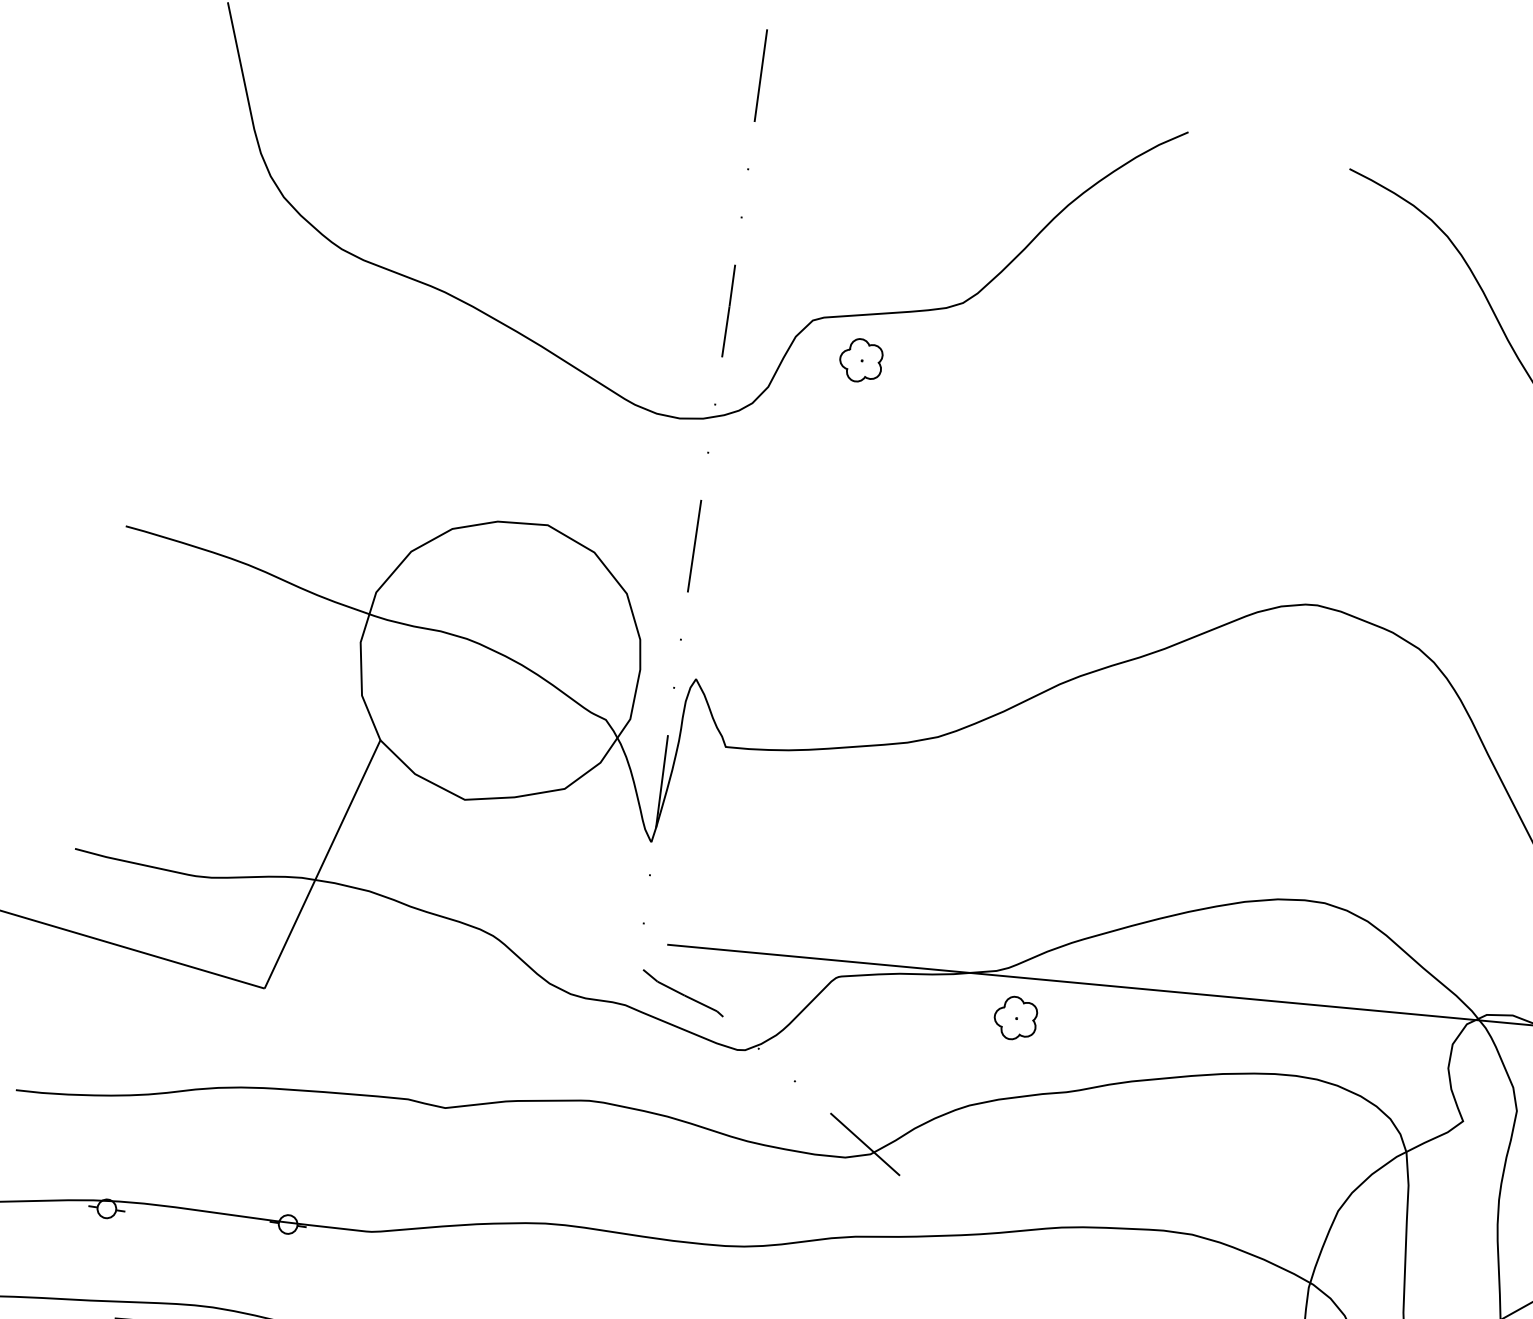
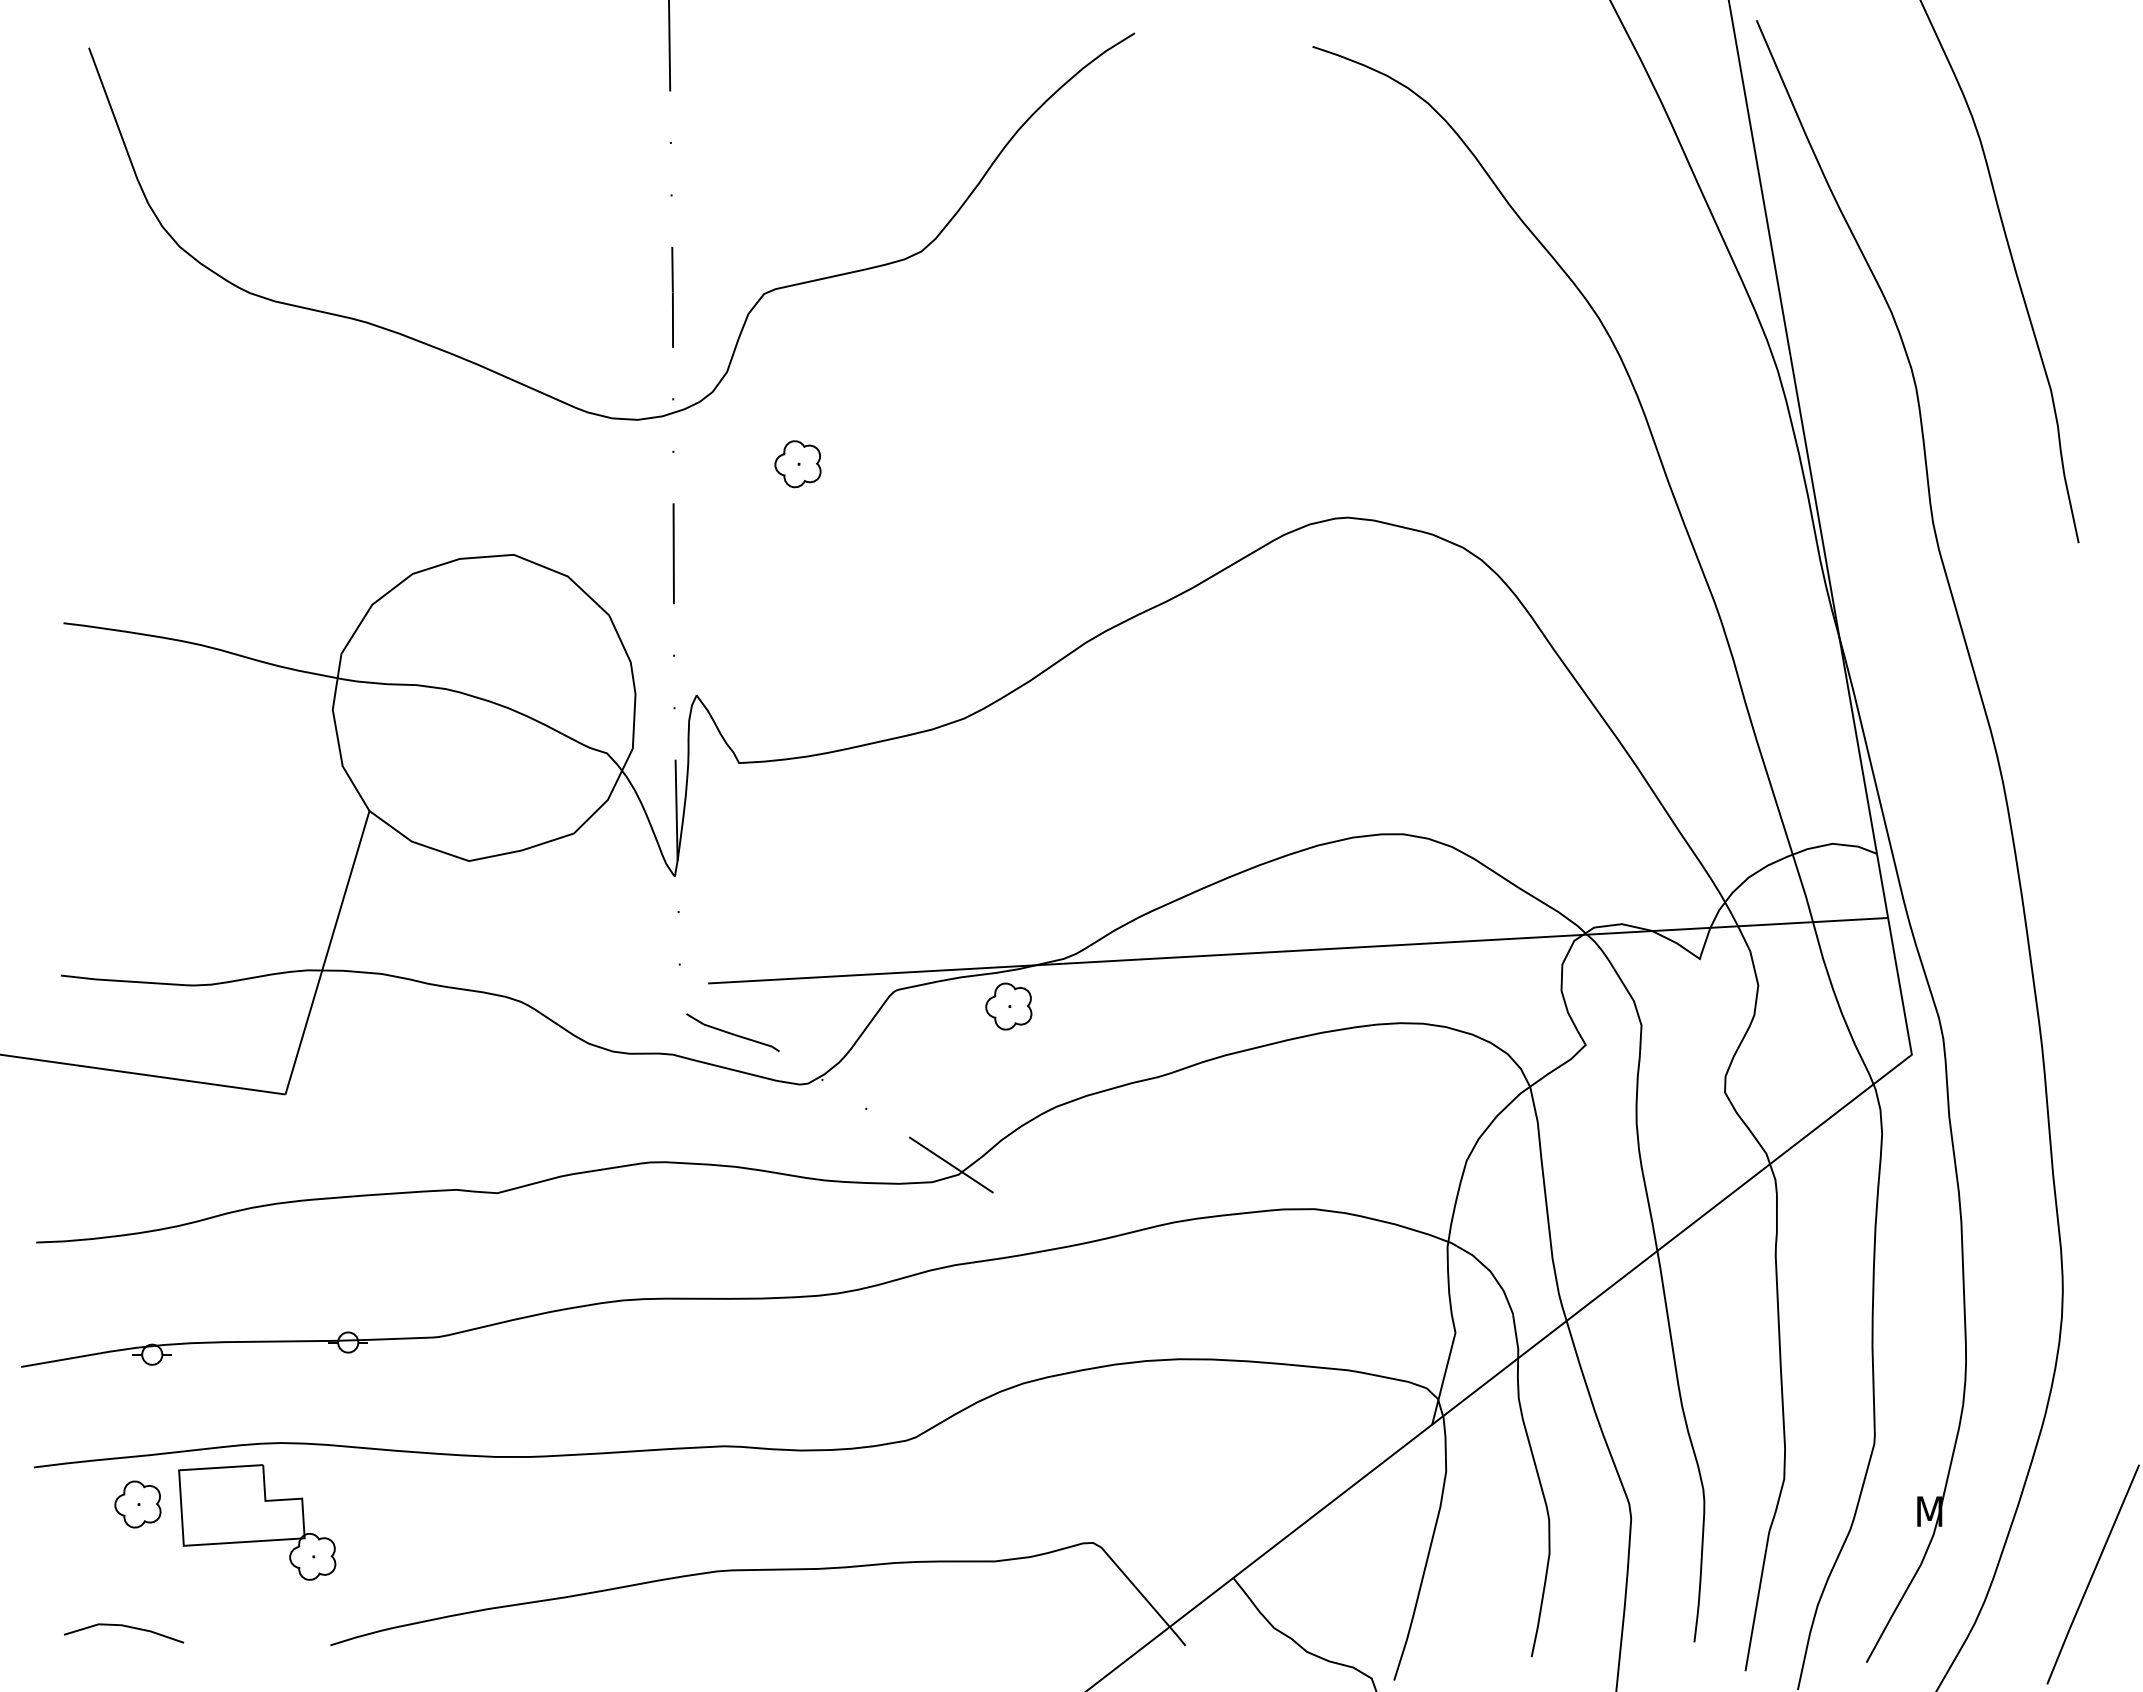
part: (860, 360) -> (797, 464), moved
part: (1015, 1018) -> (1008, 1006), moved

